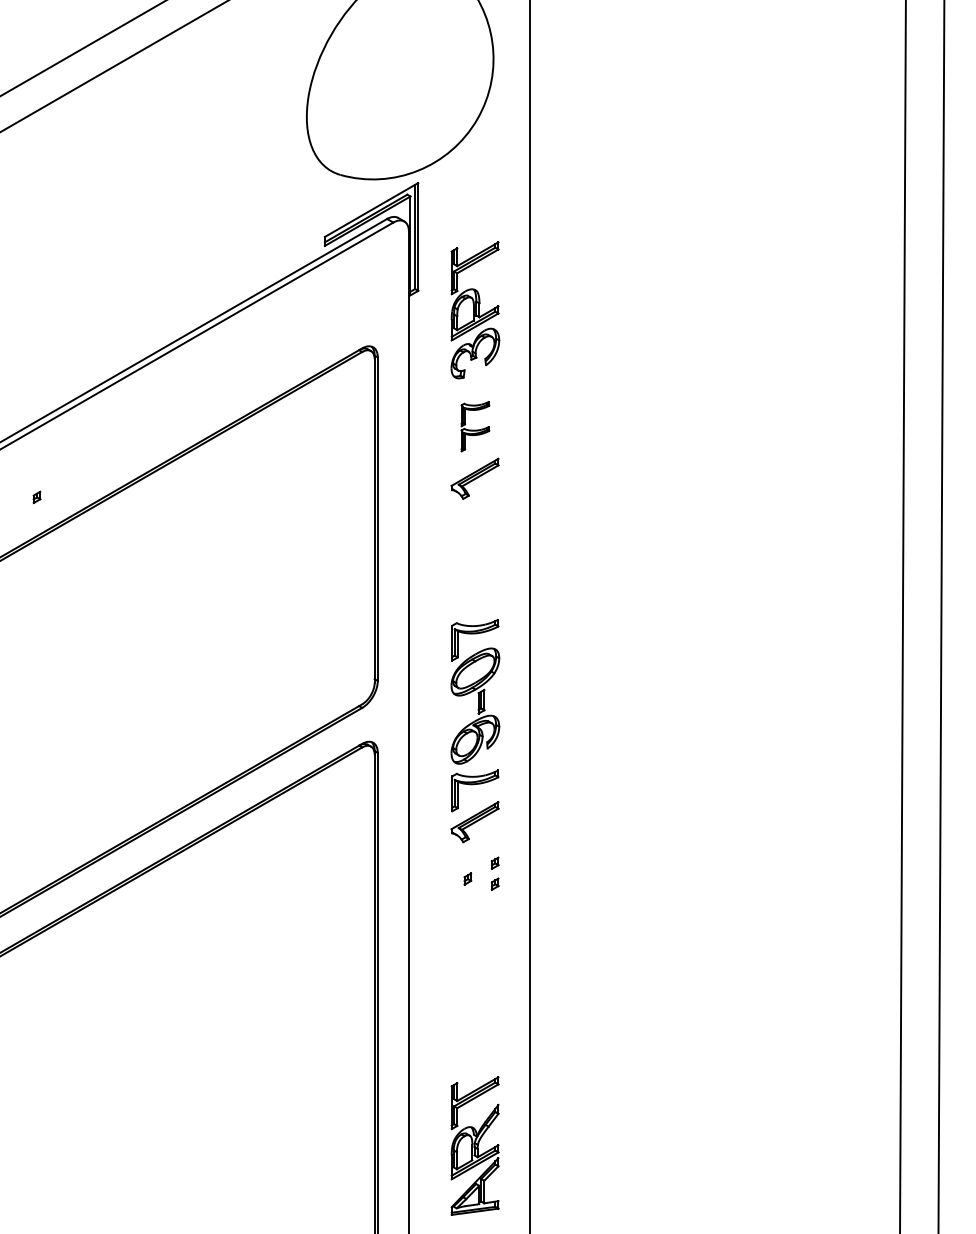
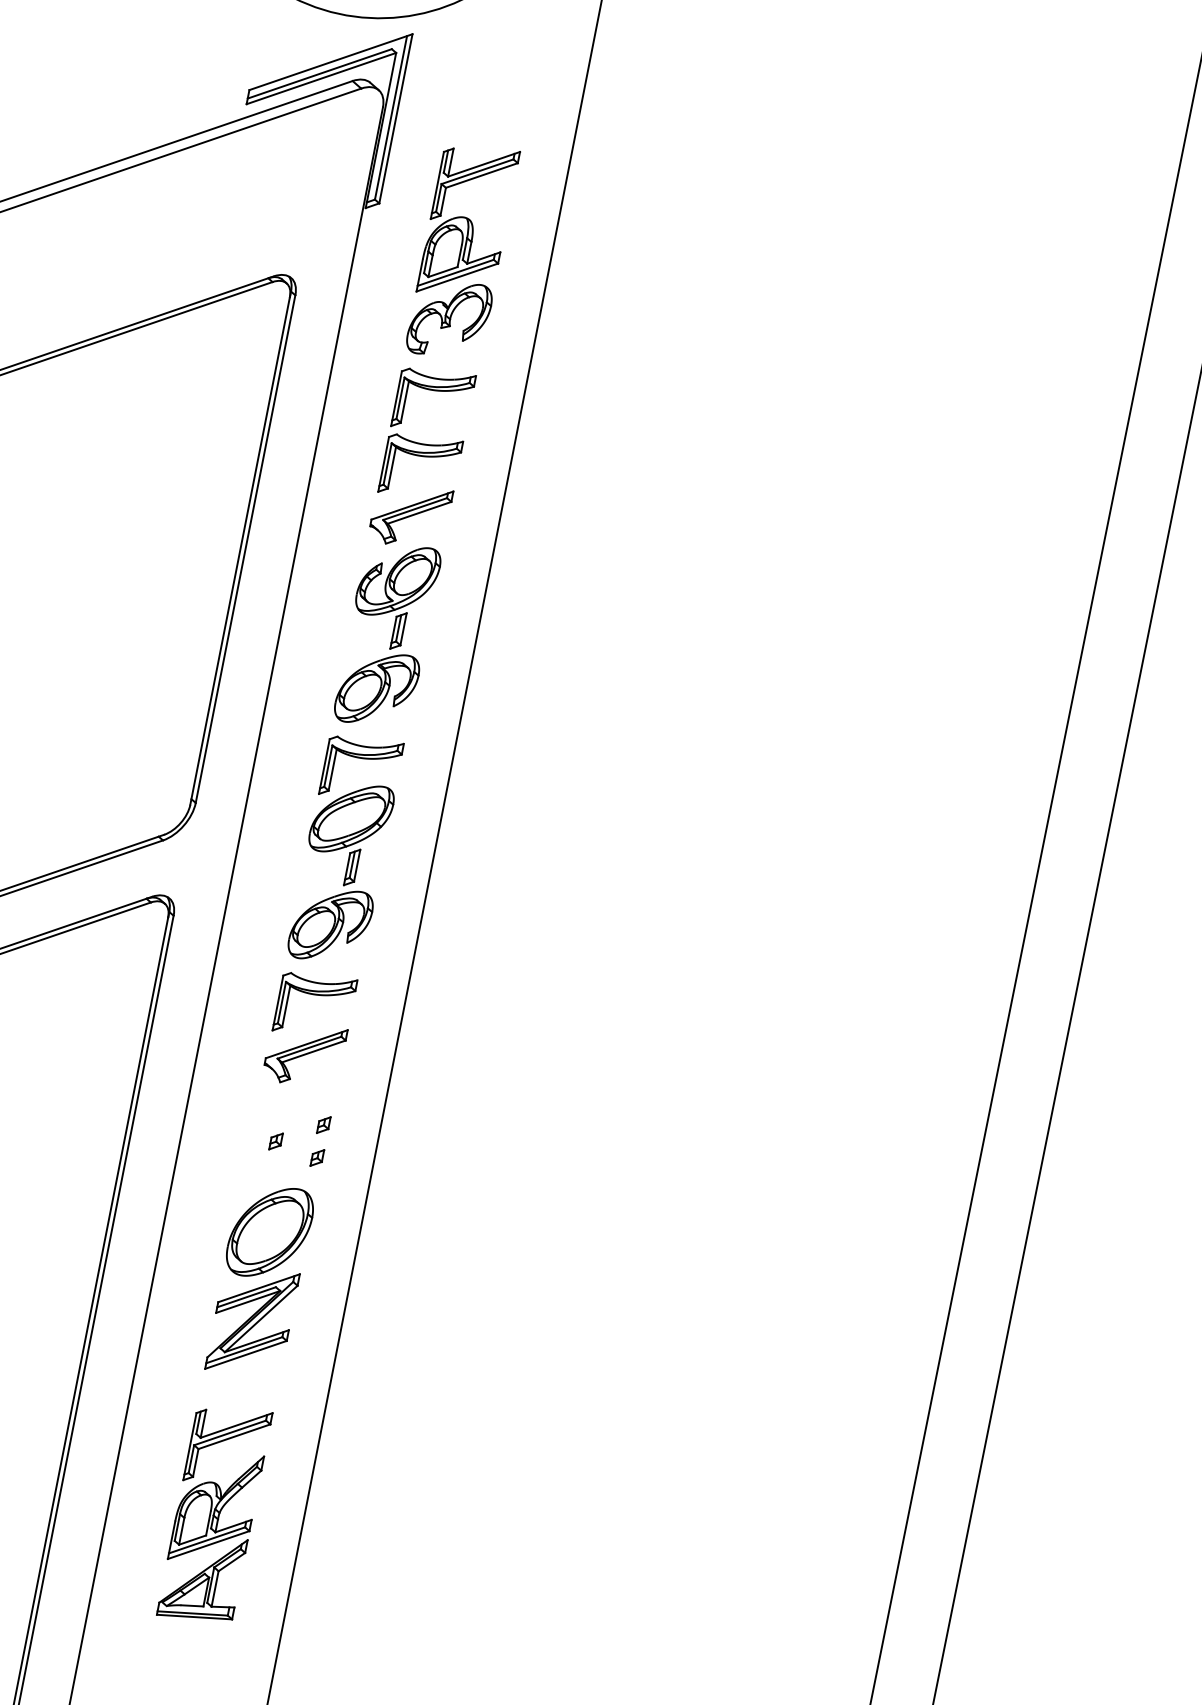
part: (475, 426) -> (427, 433), size x1.67
part: (475, 554) -> (387, 634), added
part: (475, 966) -> (261, 1280), added
part: (474, 1145) -> (214, 1512), moved

